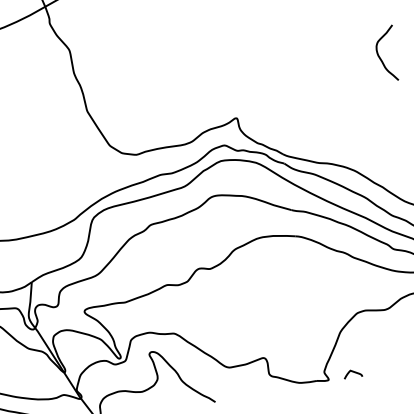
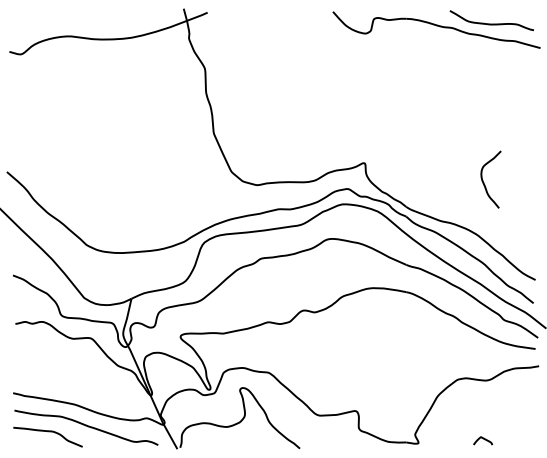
curve: (380, 57) -> (484, 182), moved
curve: (353, 372) -> (483, 439), moved

